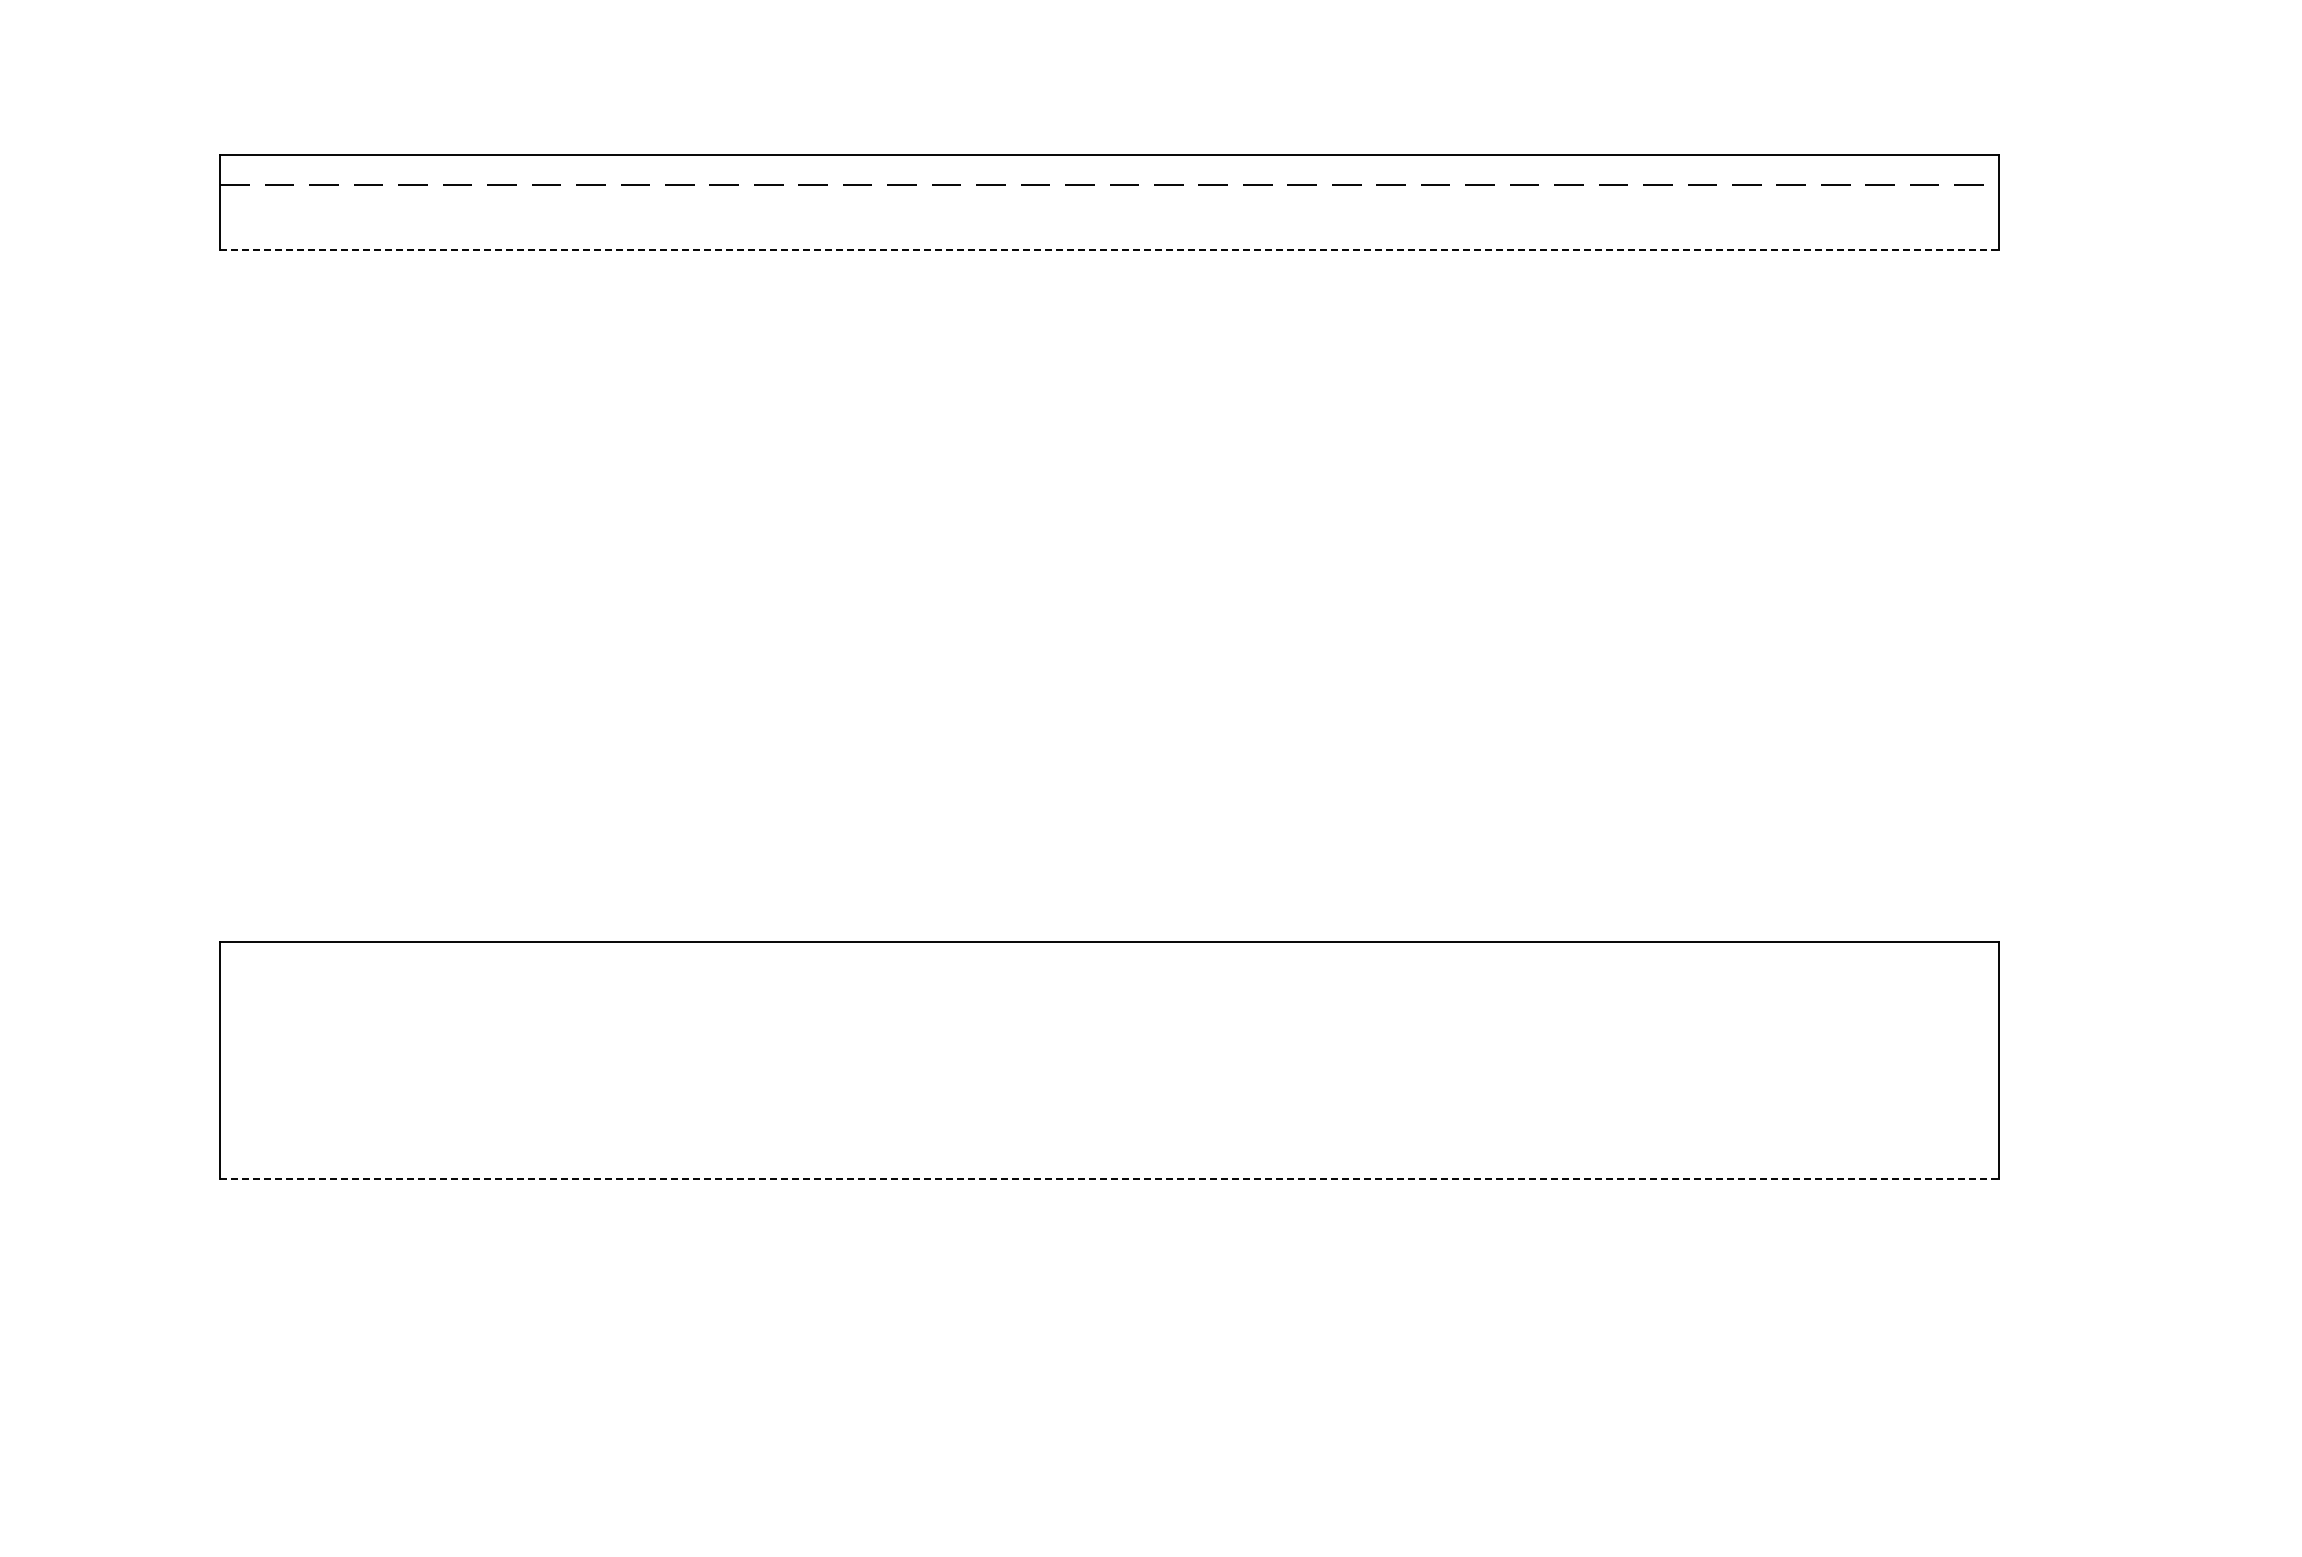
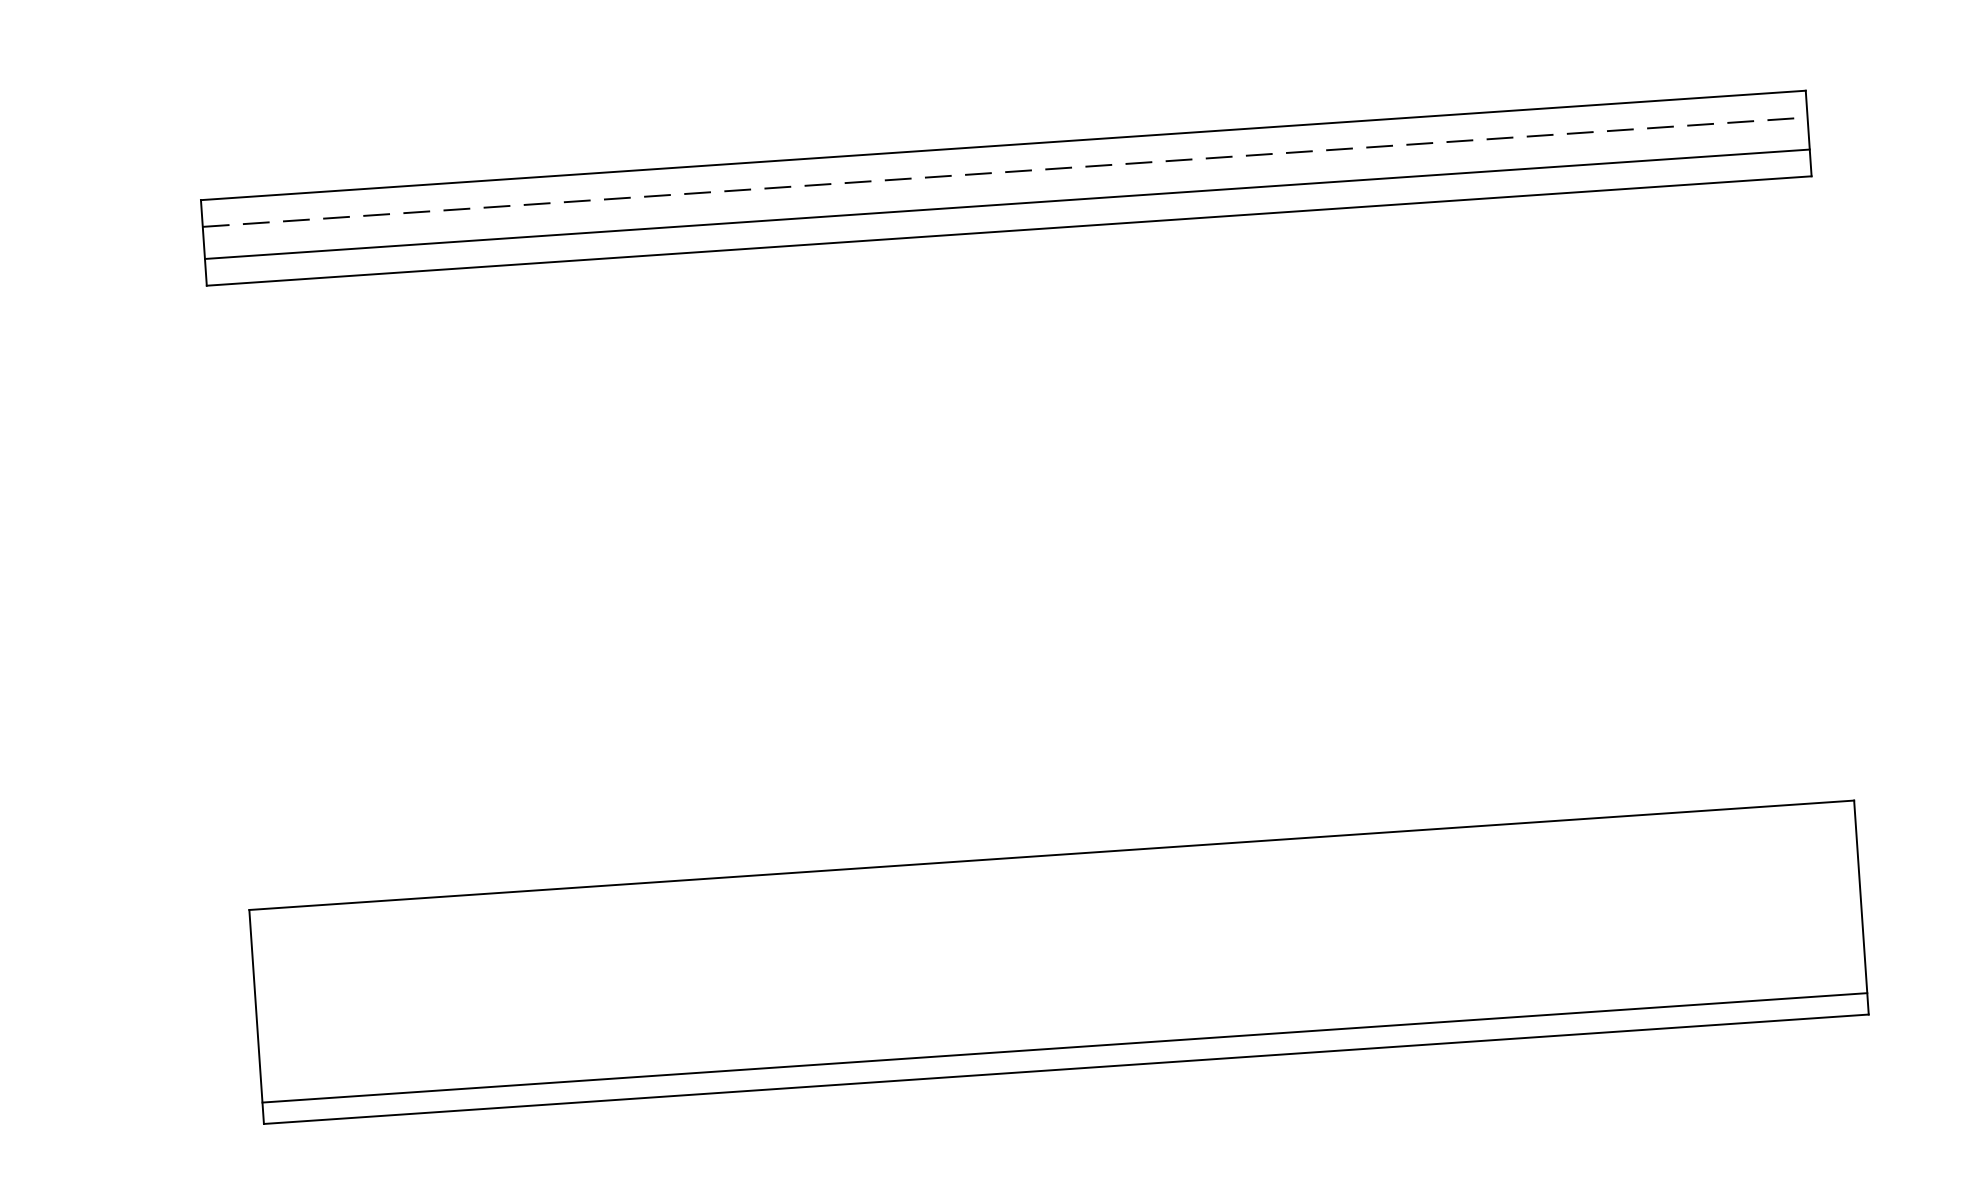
line: (1109, 220) -> (1007, 204), added
line: (1110, 250) -> (1010, 231), dashed -> solid
line: (1109, 1155) -> (1064, 1047), added
line: (1110, 1179) -> (1067, 1069), dashed -> solid

